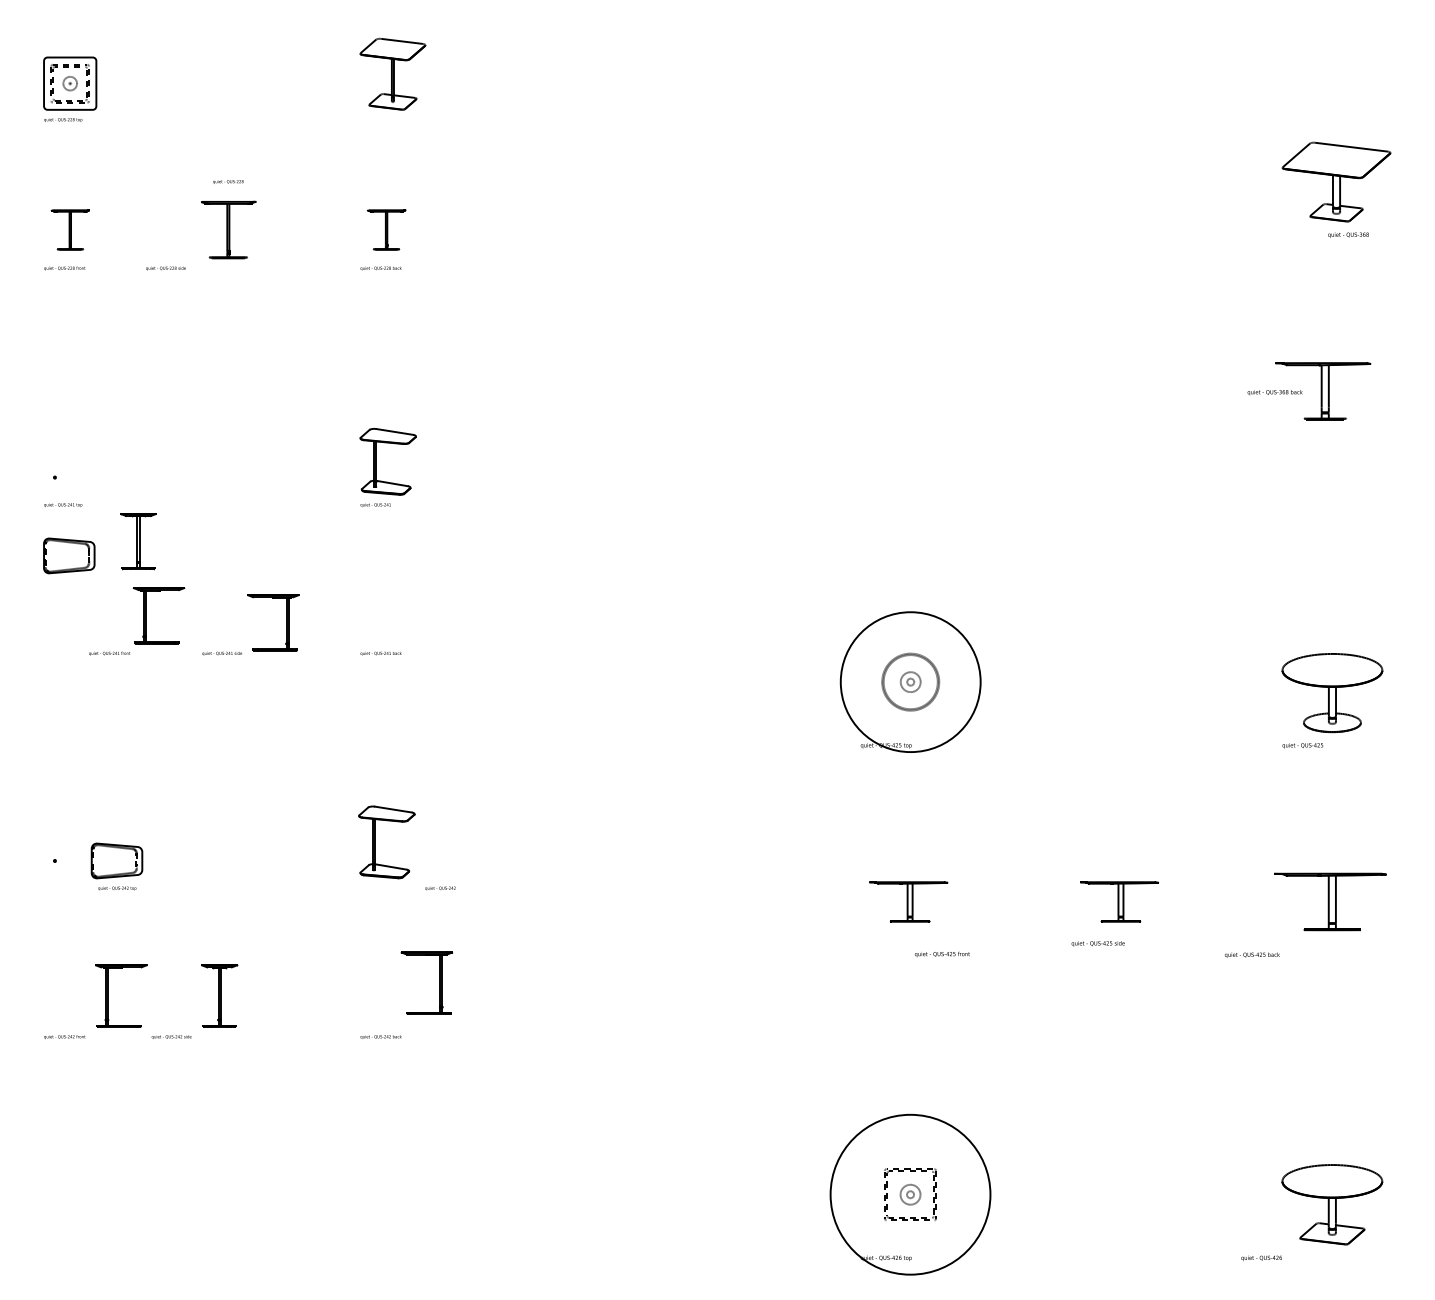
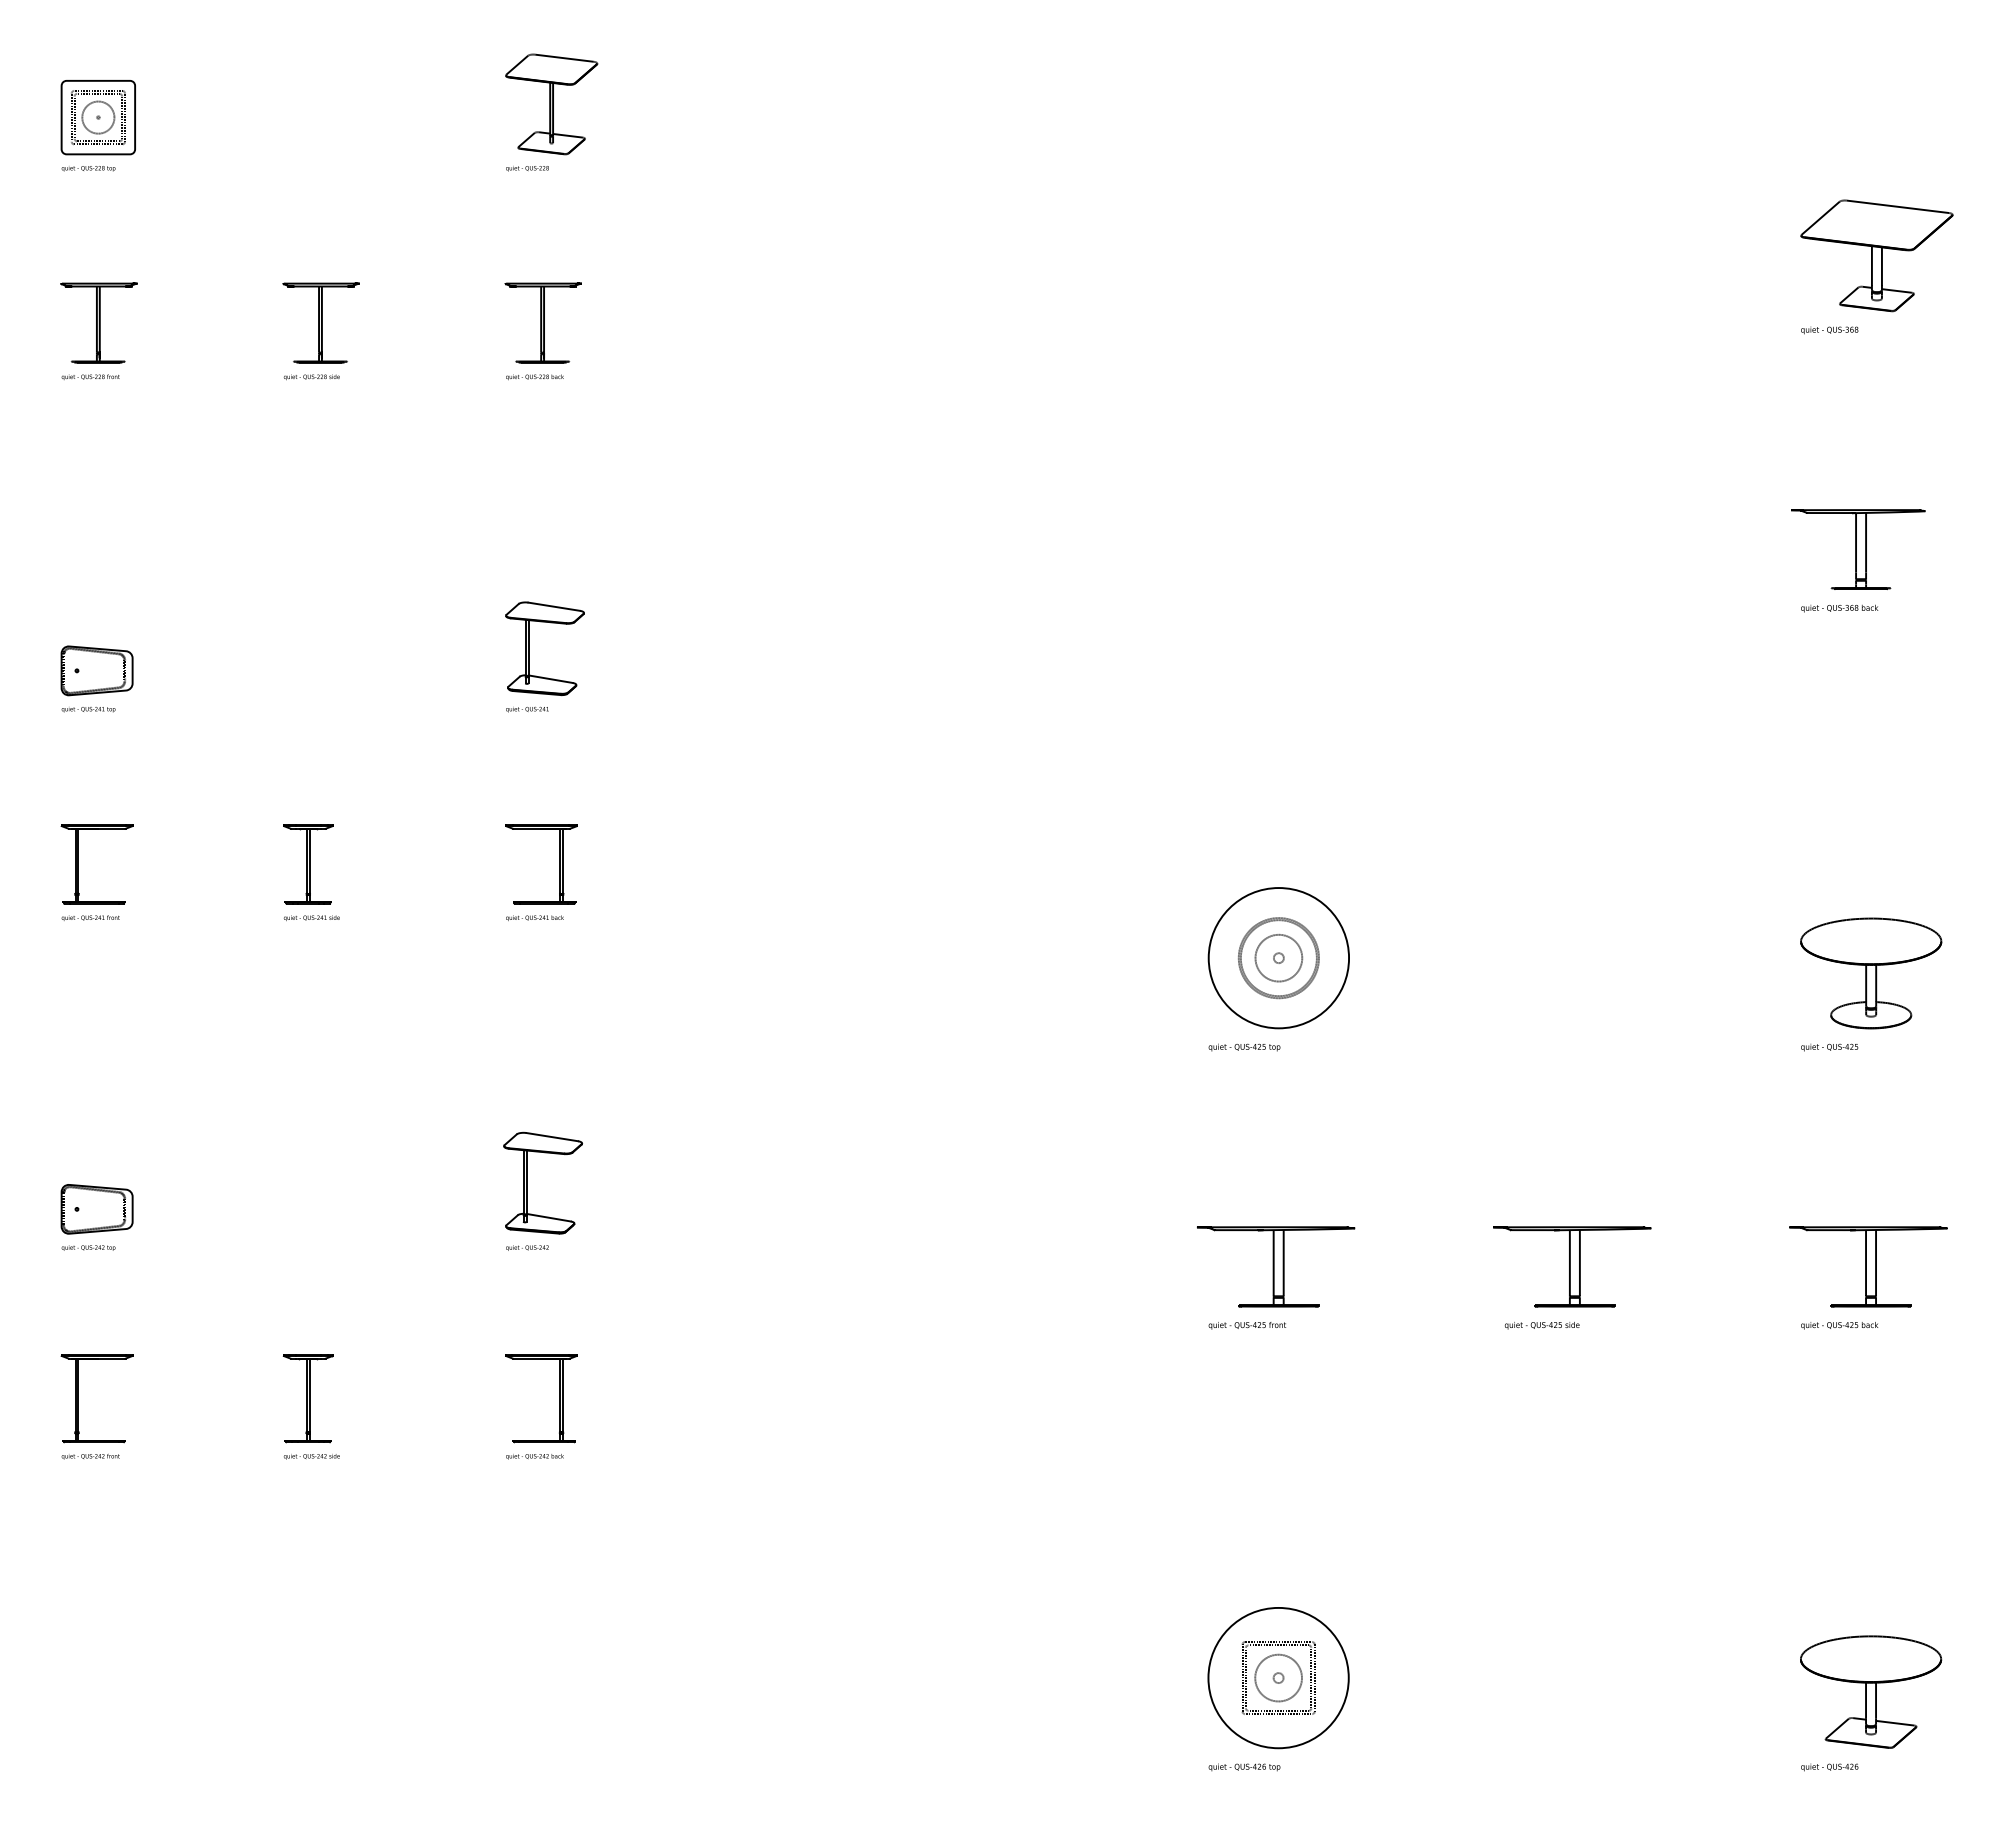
circle: (70, 83) -> (98, 117), size x1.67
text: (228, 181) -> (527, 168), moved
part: (70, 229) -> (98, 322), size x1.43
part: (386, 229) -> (542, 322), size x1.43
text: (1348, 235) -> (1829, 330), moved
text: (165, 268) -> (311, 377), moved
text: (1274, 392) -> (1839, 608), moved
part: (138, 541) -> (308, 864), moved
part: (68, 555) -> (96, 670), moved
part: (145, 615) -> (78, 864), moved
part: (286, 622) -> (559, 864), moved
text: (109, 653) -> (90, 917), moved
circle: (910, 681) -> (1278, 957), size x1.67
circle: (910, 682) -> (1278, 958), size x0.71
part: (116, 861) -> (96, 1209), moved
text: (117, 888) -> (88, 1247), moved
text: (440, 888) -> (527, 1247), moved
part: (909, 901) -> (1276, 1266), size x1.43
part: (1119, 901) -> (1572, 1266), size x1.43
text: (942, 954) -> (1247, 1325), moved
text: (1252, 955) -> (1839, 1325), moved
part: (439, 982) -> (559, 1398), moved
part: (108, 995) -> (78, 1398), moved
text: (171, 1036) -> (311, 1456), moved
circle: (910, 1194) -> (1278, 1677), size x0.62
circle: (910, 1194) -> (1278, 1677), size x1.67
text: (1261, 1258) -> (1829, 1767), moved

